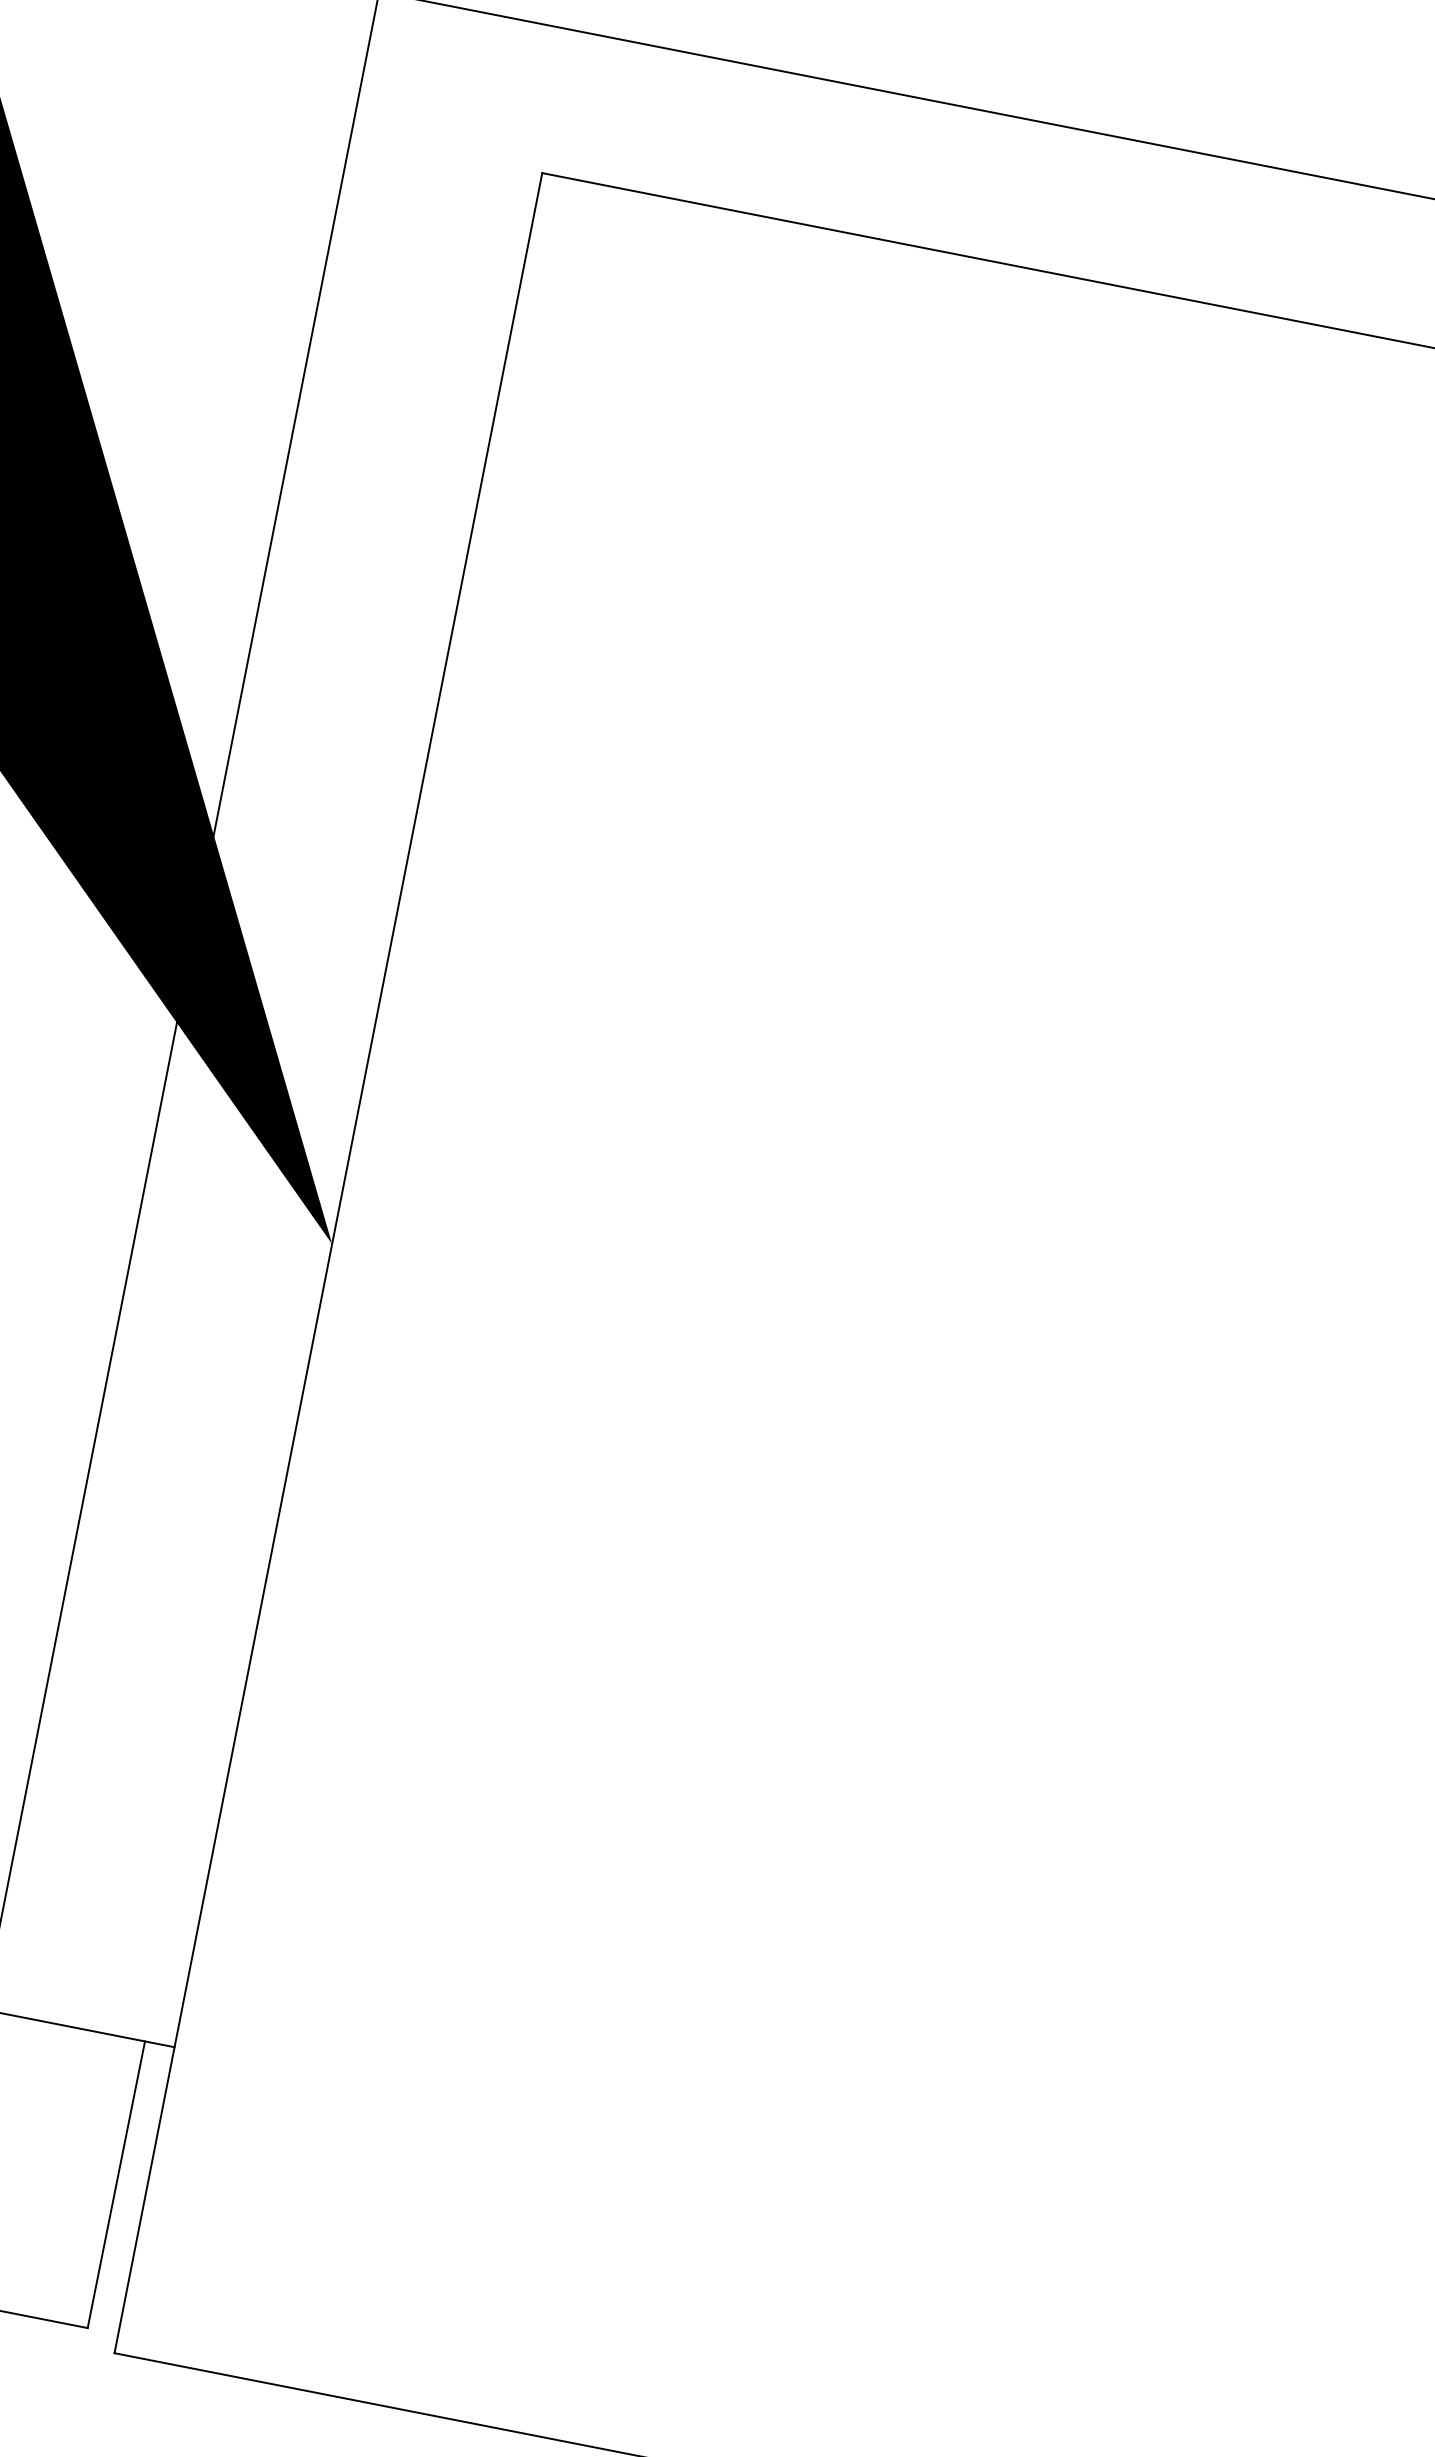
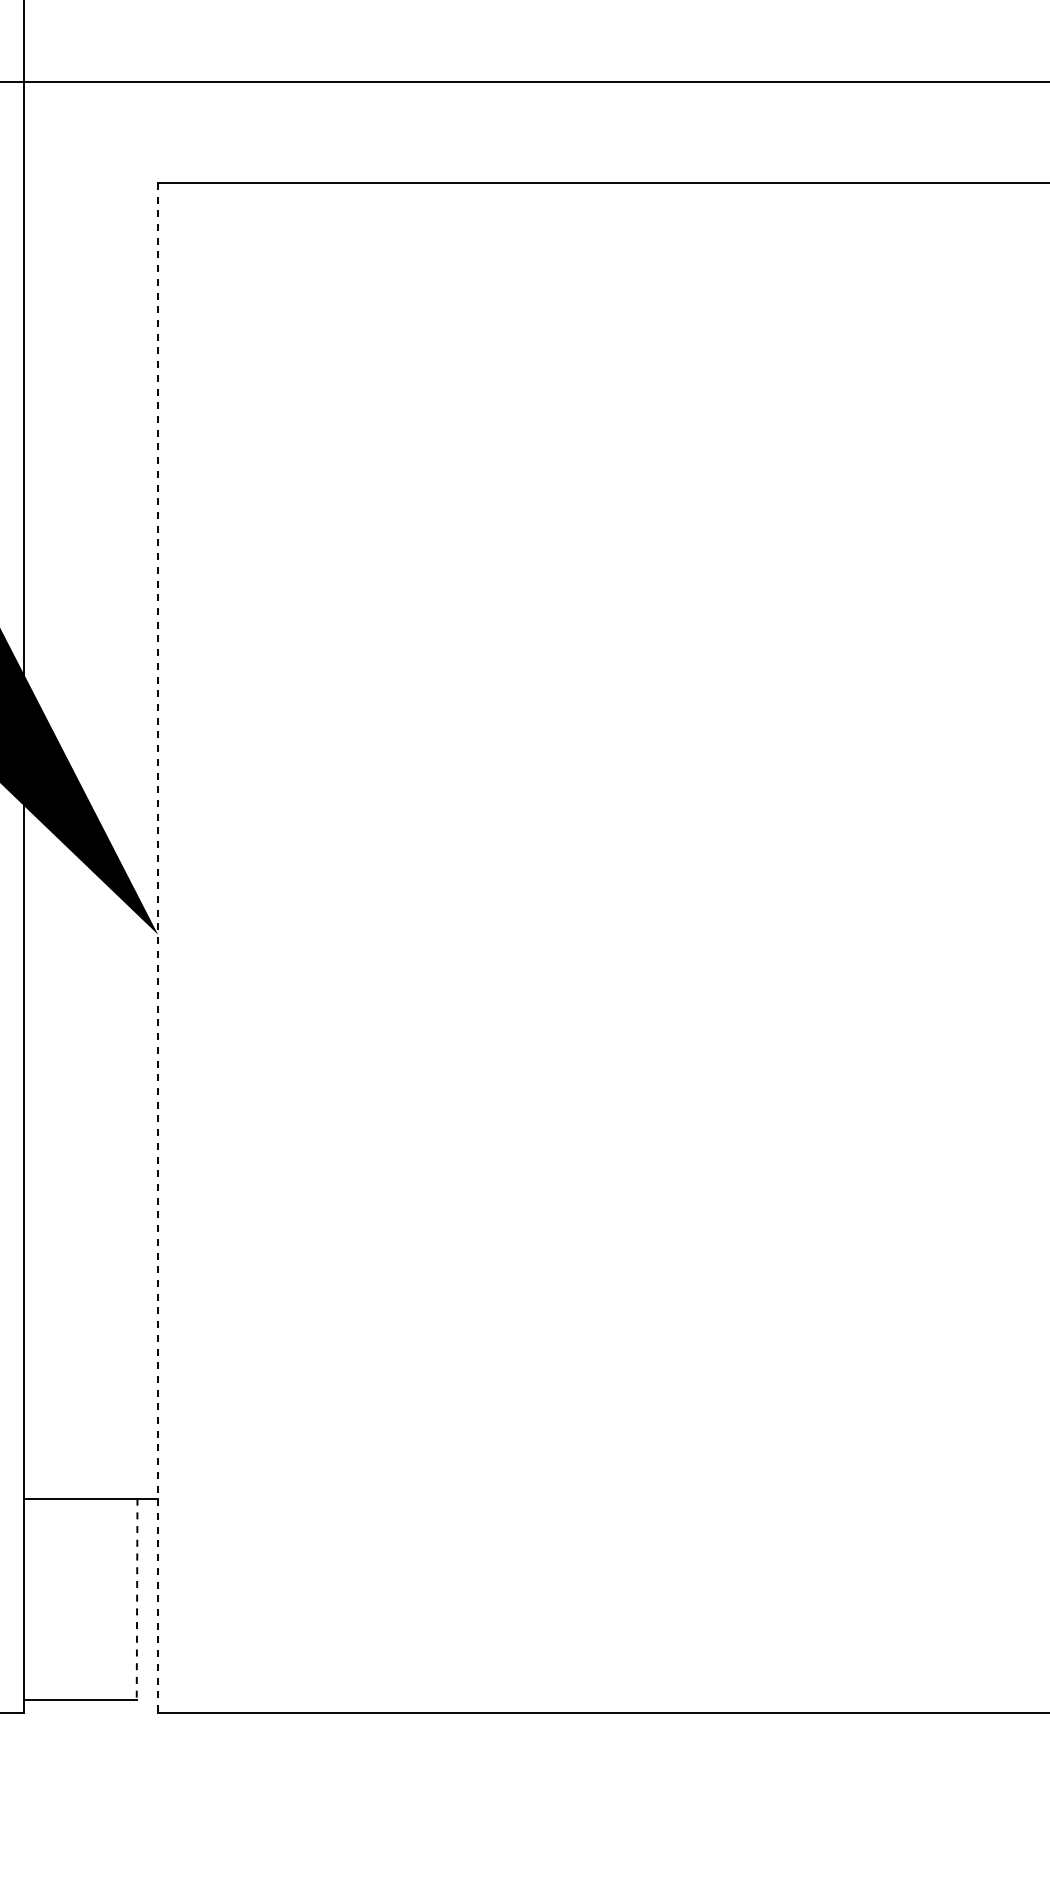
line: (328, 1263) -> (158, 948), solid -> dashed
line: (116, 2185) -> (137, 1599), solid -> dashed

